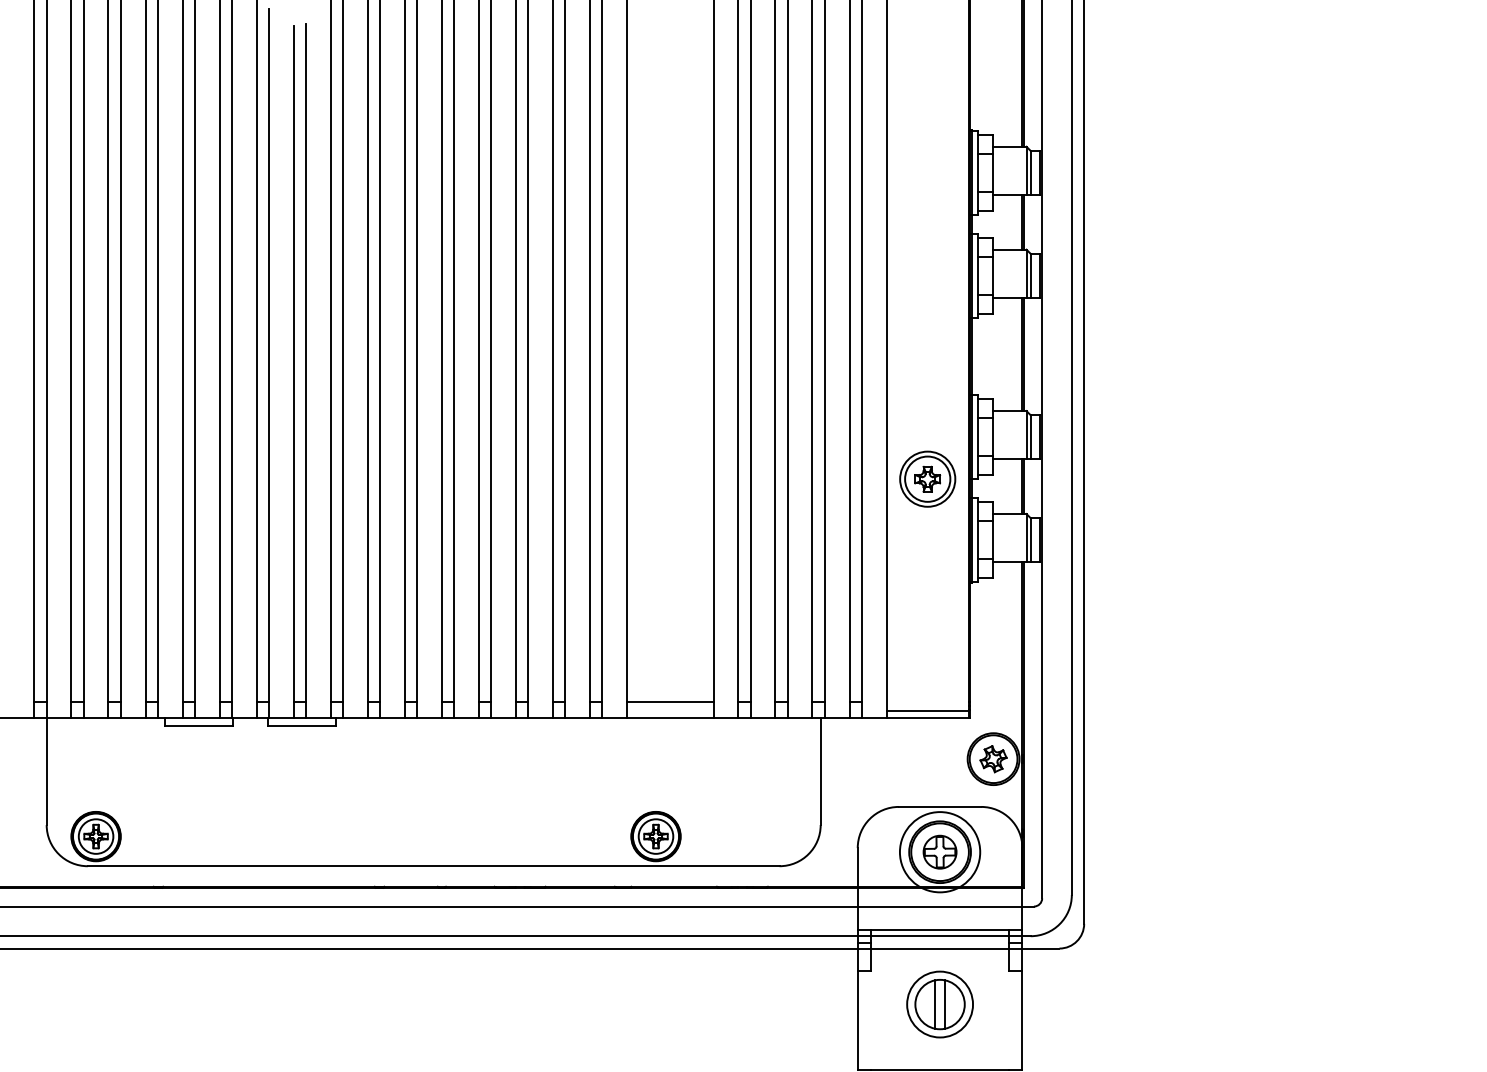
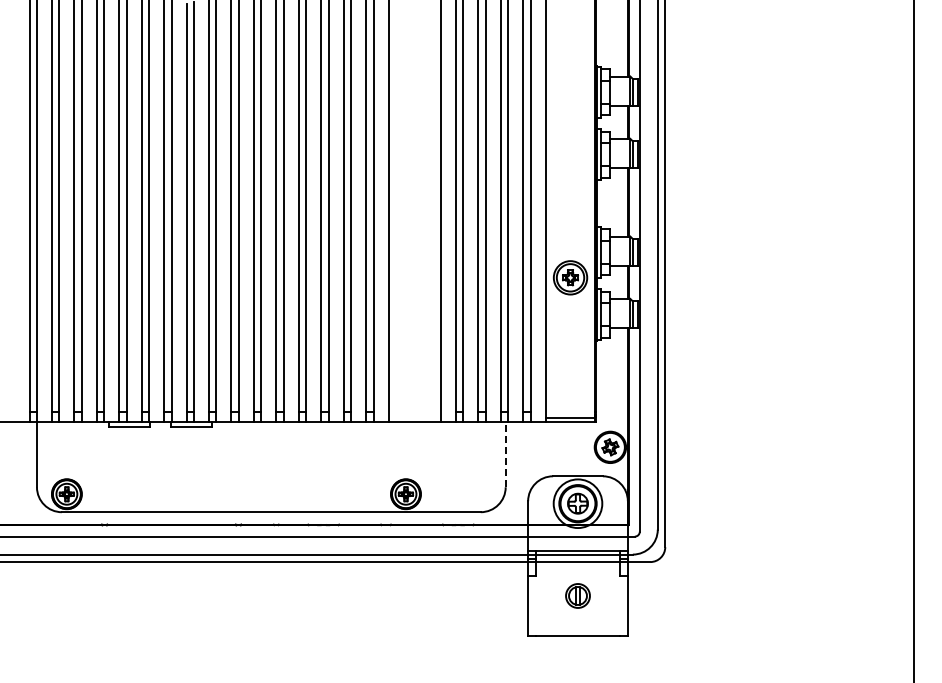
line: (670, 701) -> (414, 412), removed
line: (820, 770) -> (505, 454), solid -> dashed
part: (939, 1003) -> (577, 595), size x0.6

